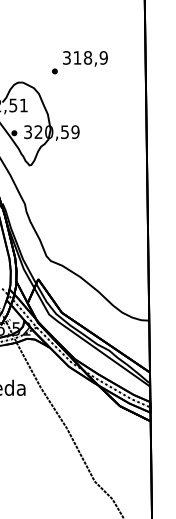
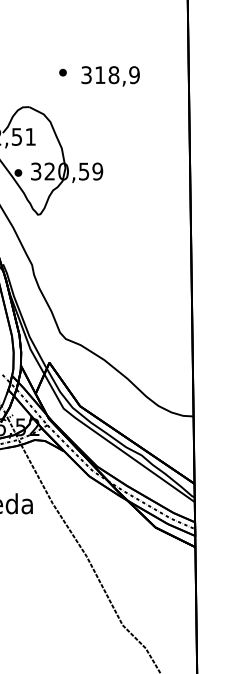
part: (54, 71) -> (62, 72), moved

